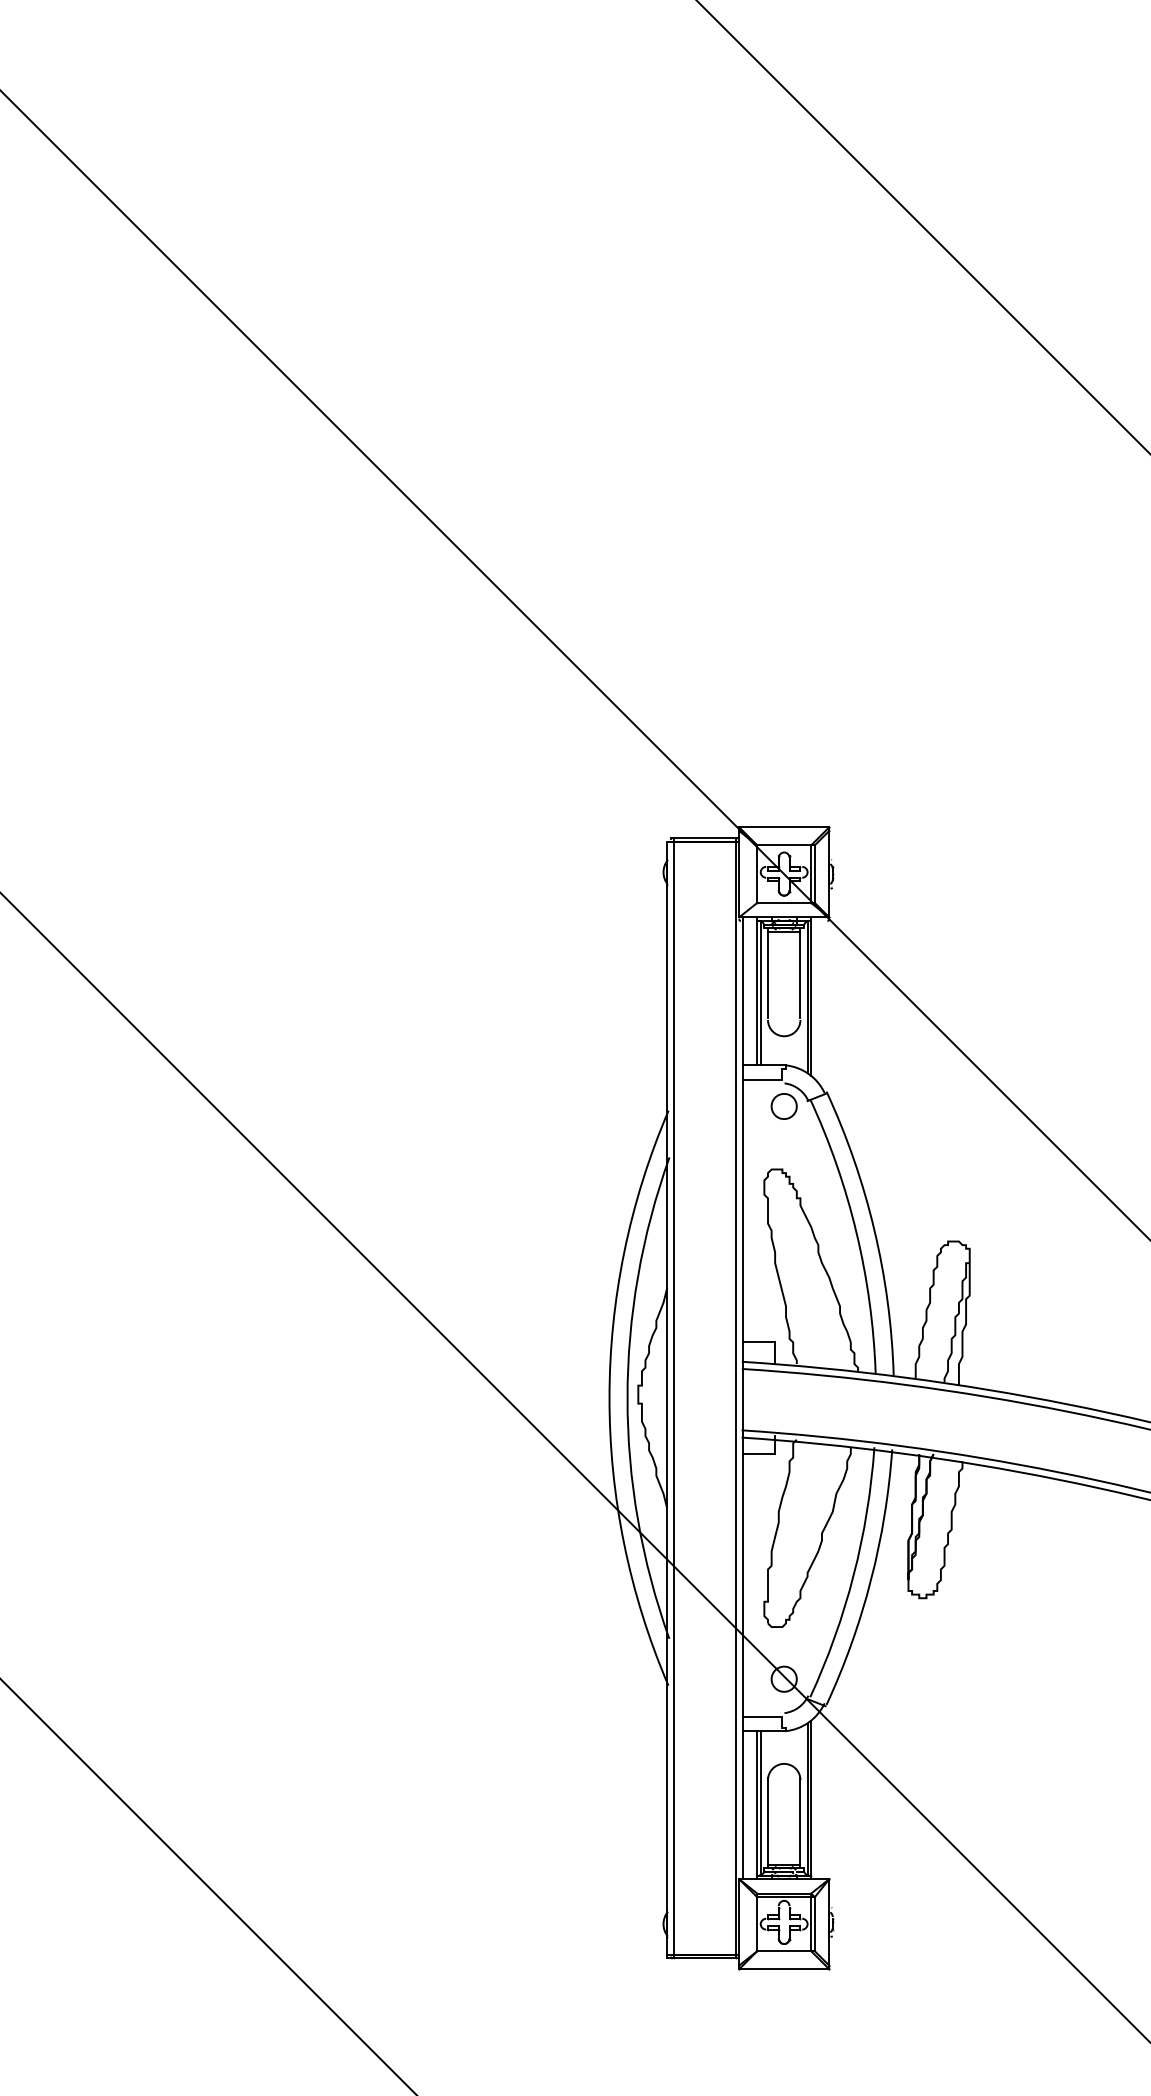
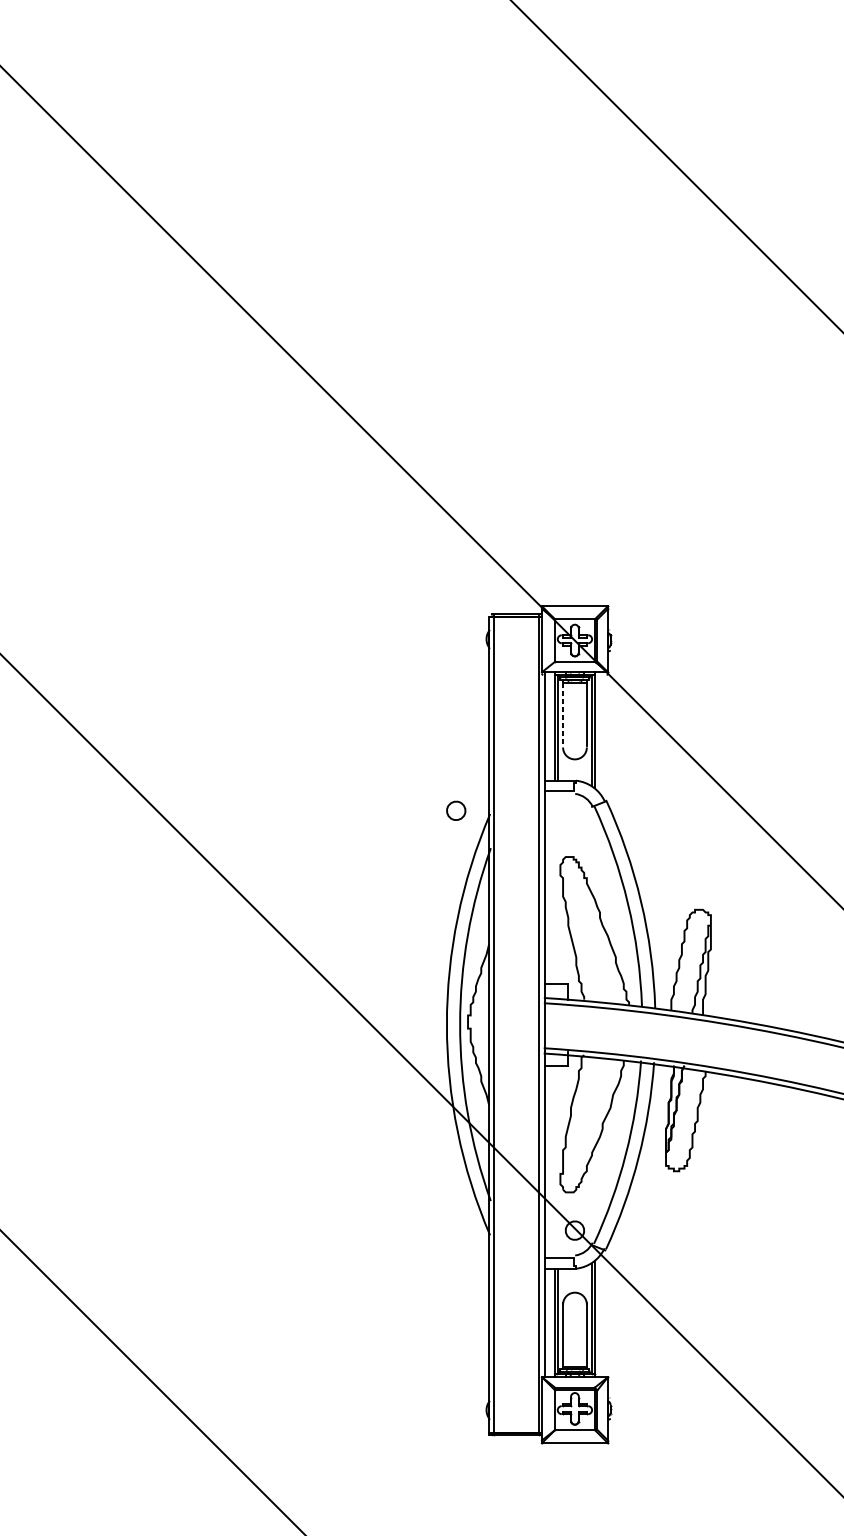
line: (768, 975) -> (563, 714), solid -> dashed
part: (783, 1106) -> (455, 810), moved

